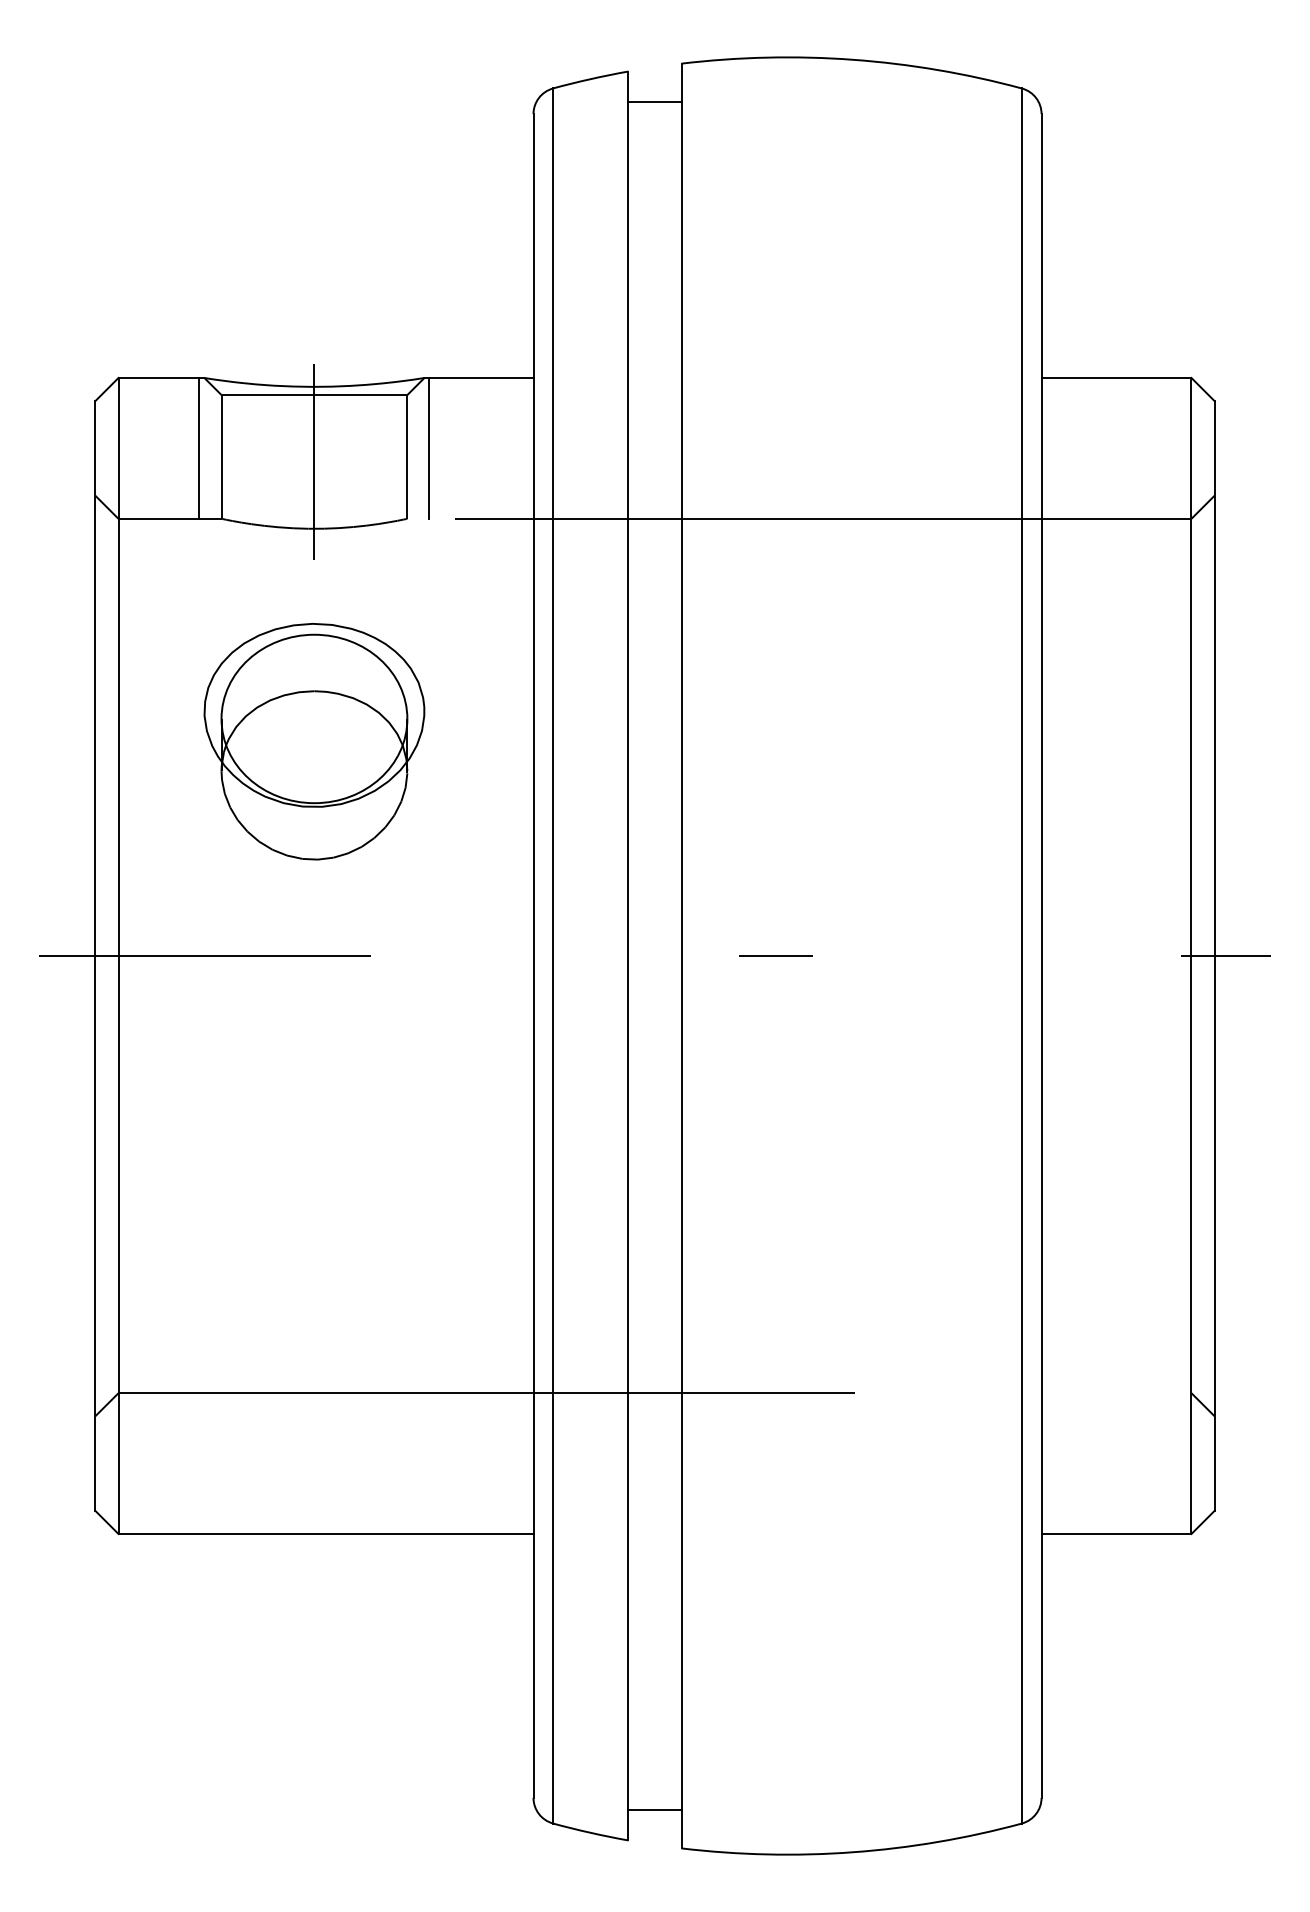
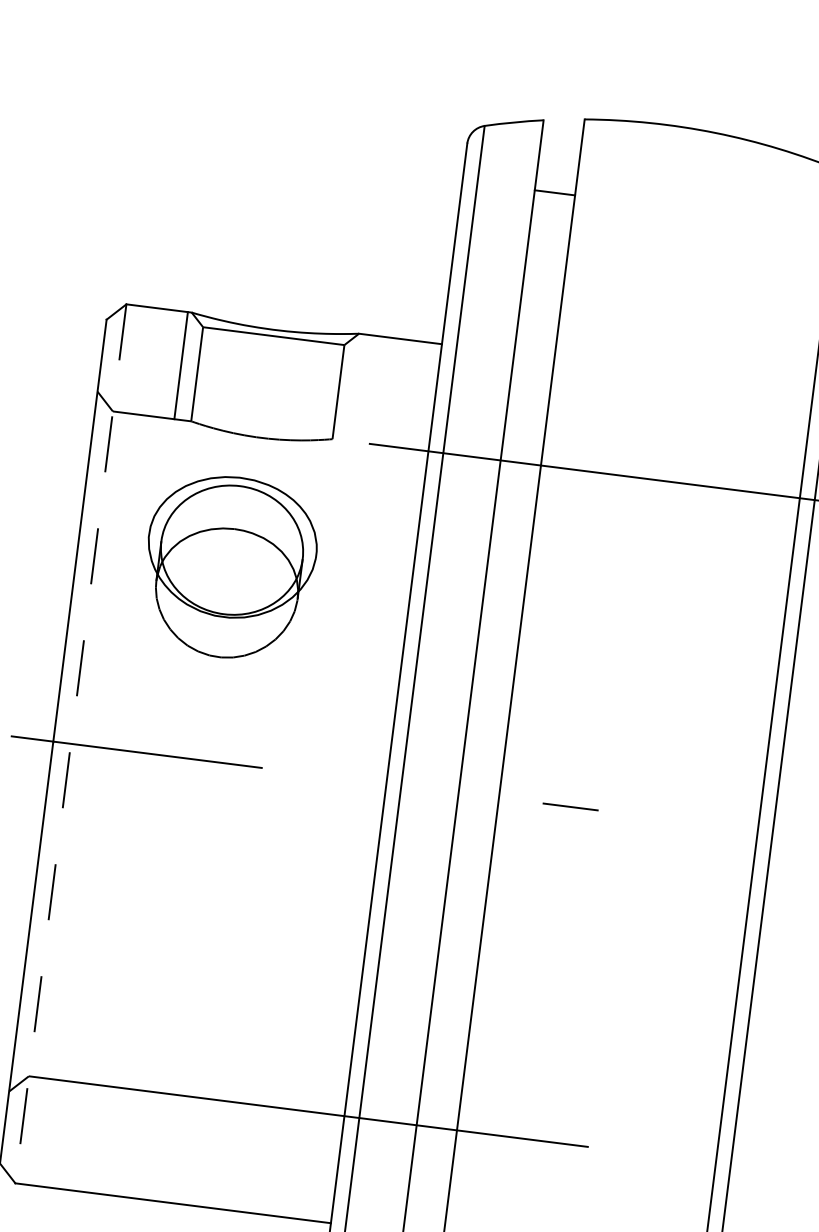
line: (654, 101) -> (554, 192), moved
line: (429, 447) -> (356, 387), removed
line: (314, 461) -> (267, 386), removed
part: (314, 741) -> (229, 567), moved
line: (118, 956) -> (70, 744), solid -> dashed

